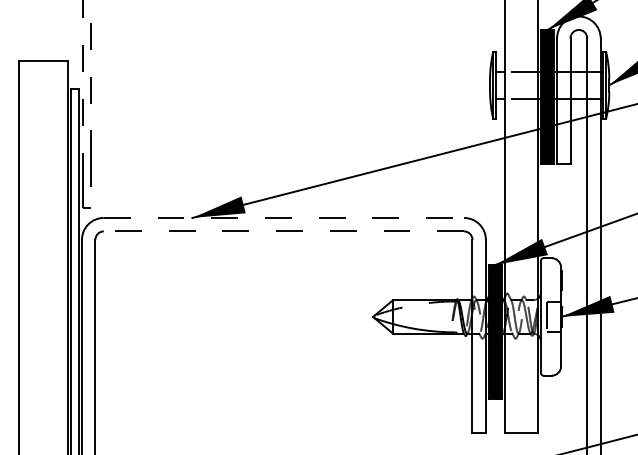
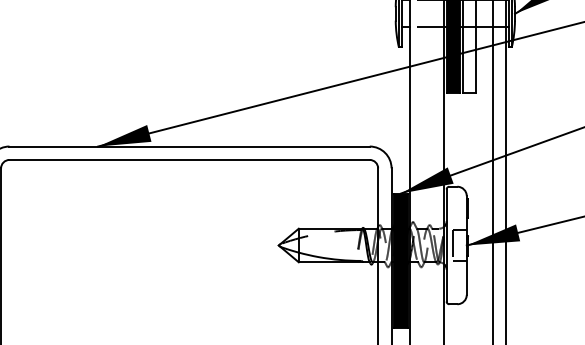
line: (284, 217) -> (190, 146), dashed -> solid
line: (283, 231) -> (189, 160), dashed -> solid

